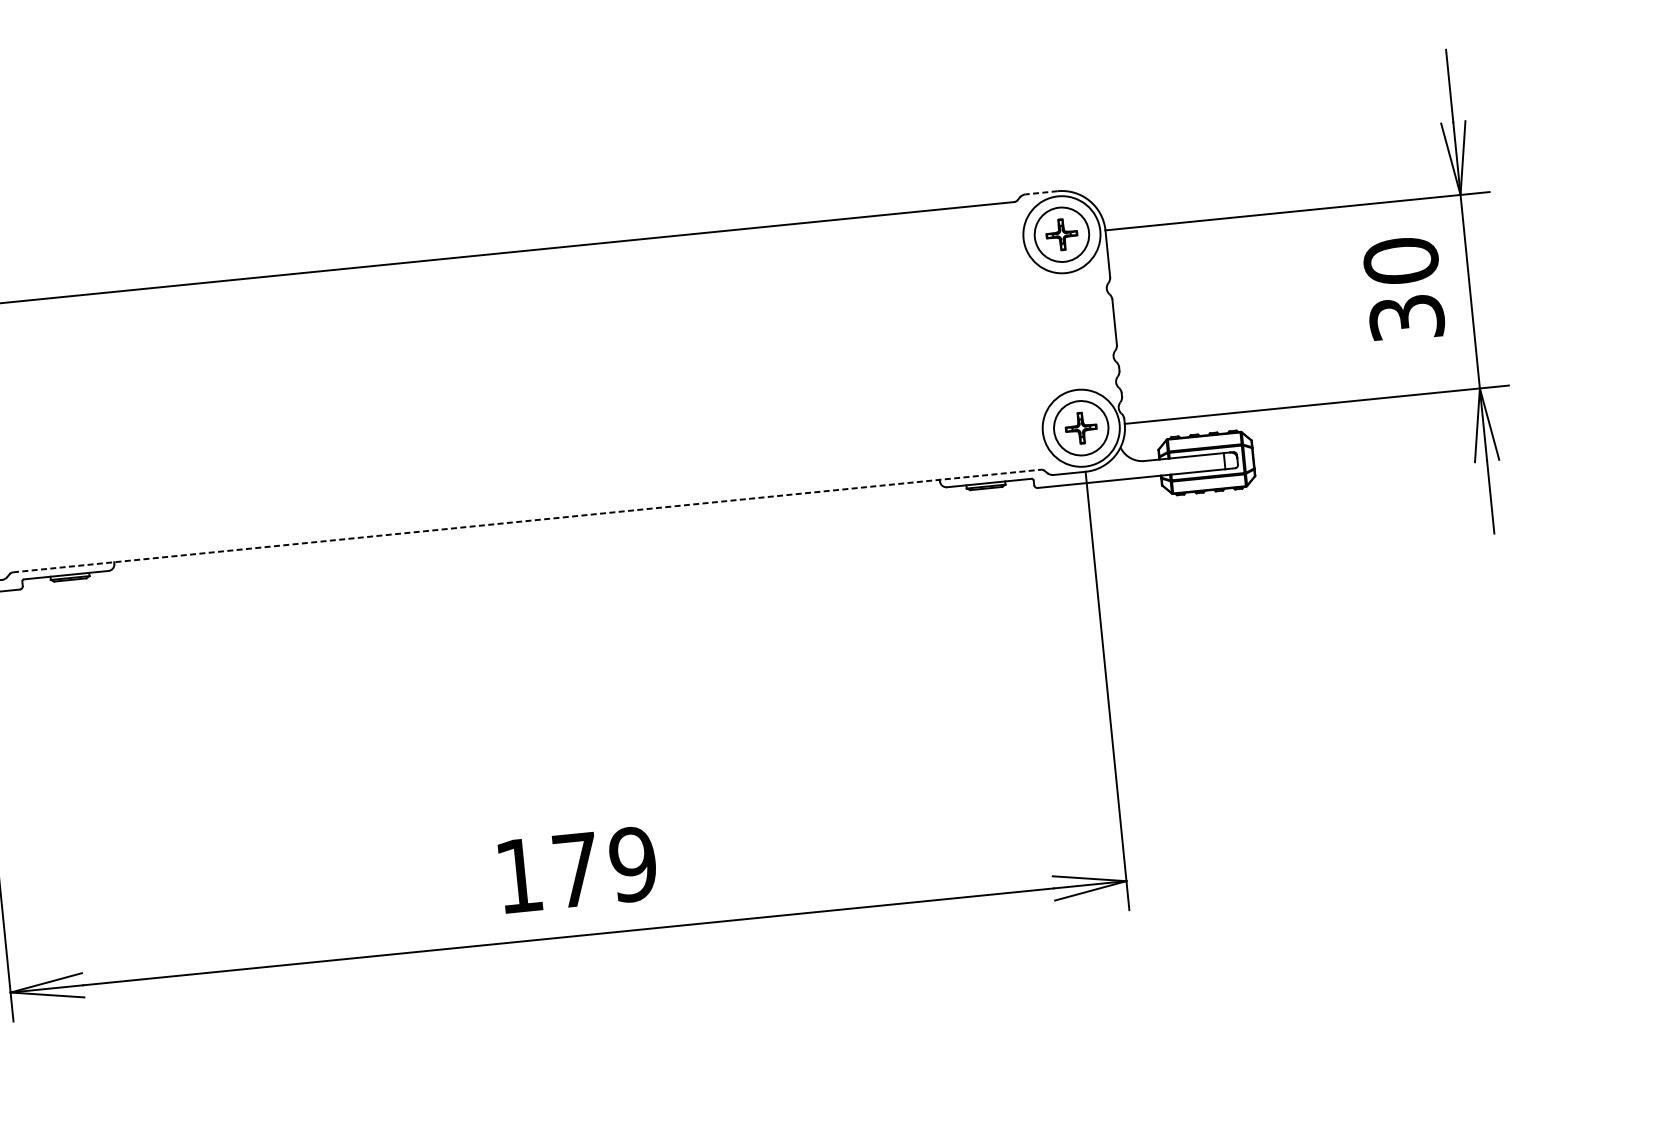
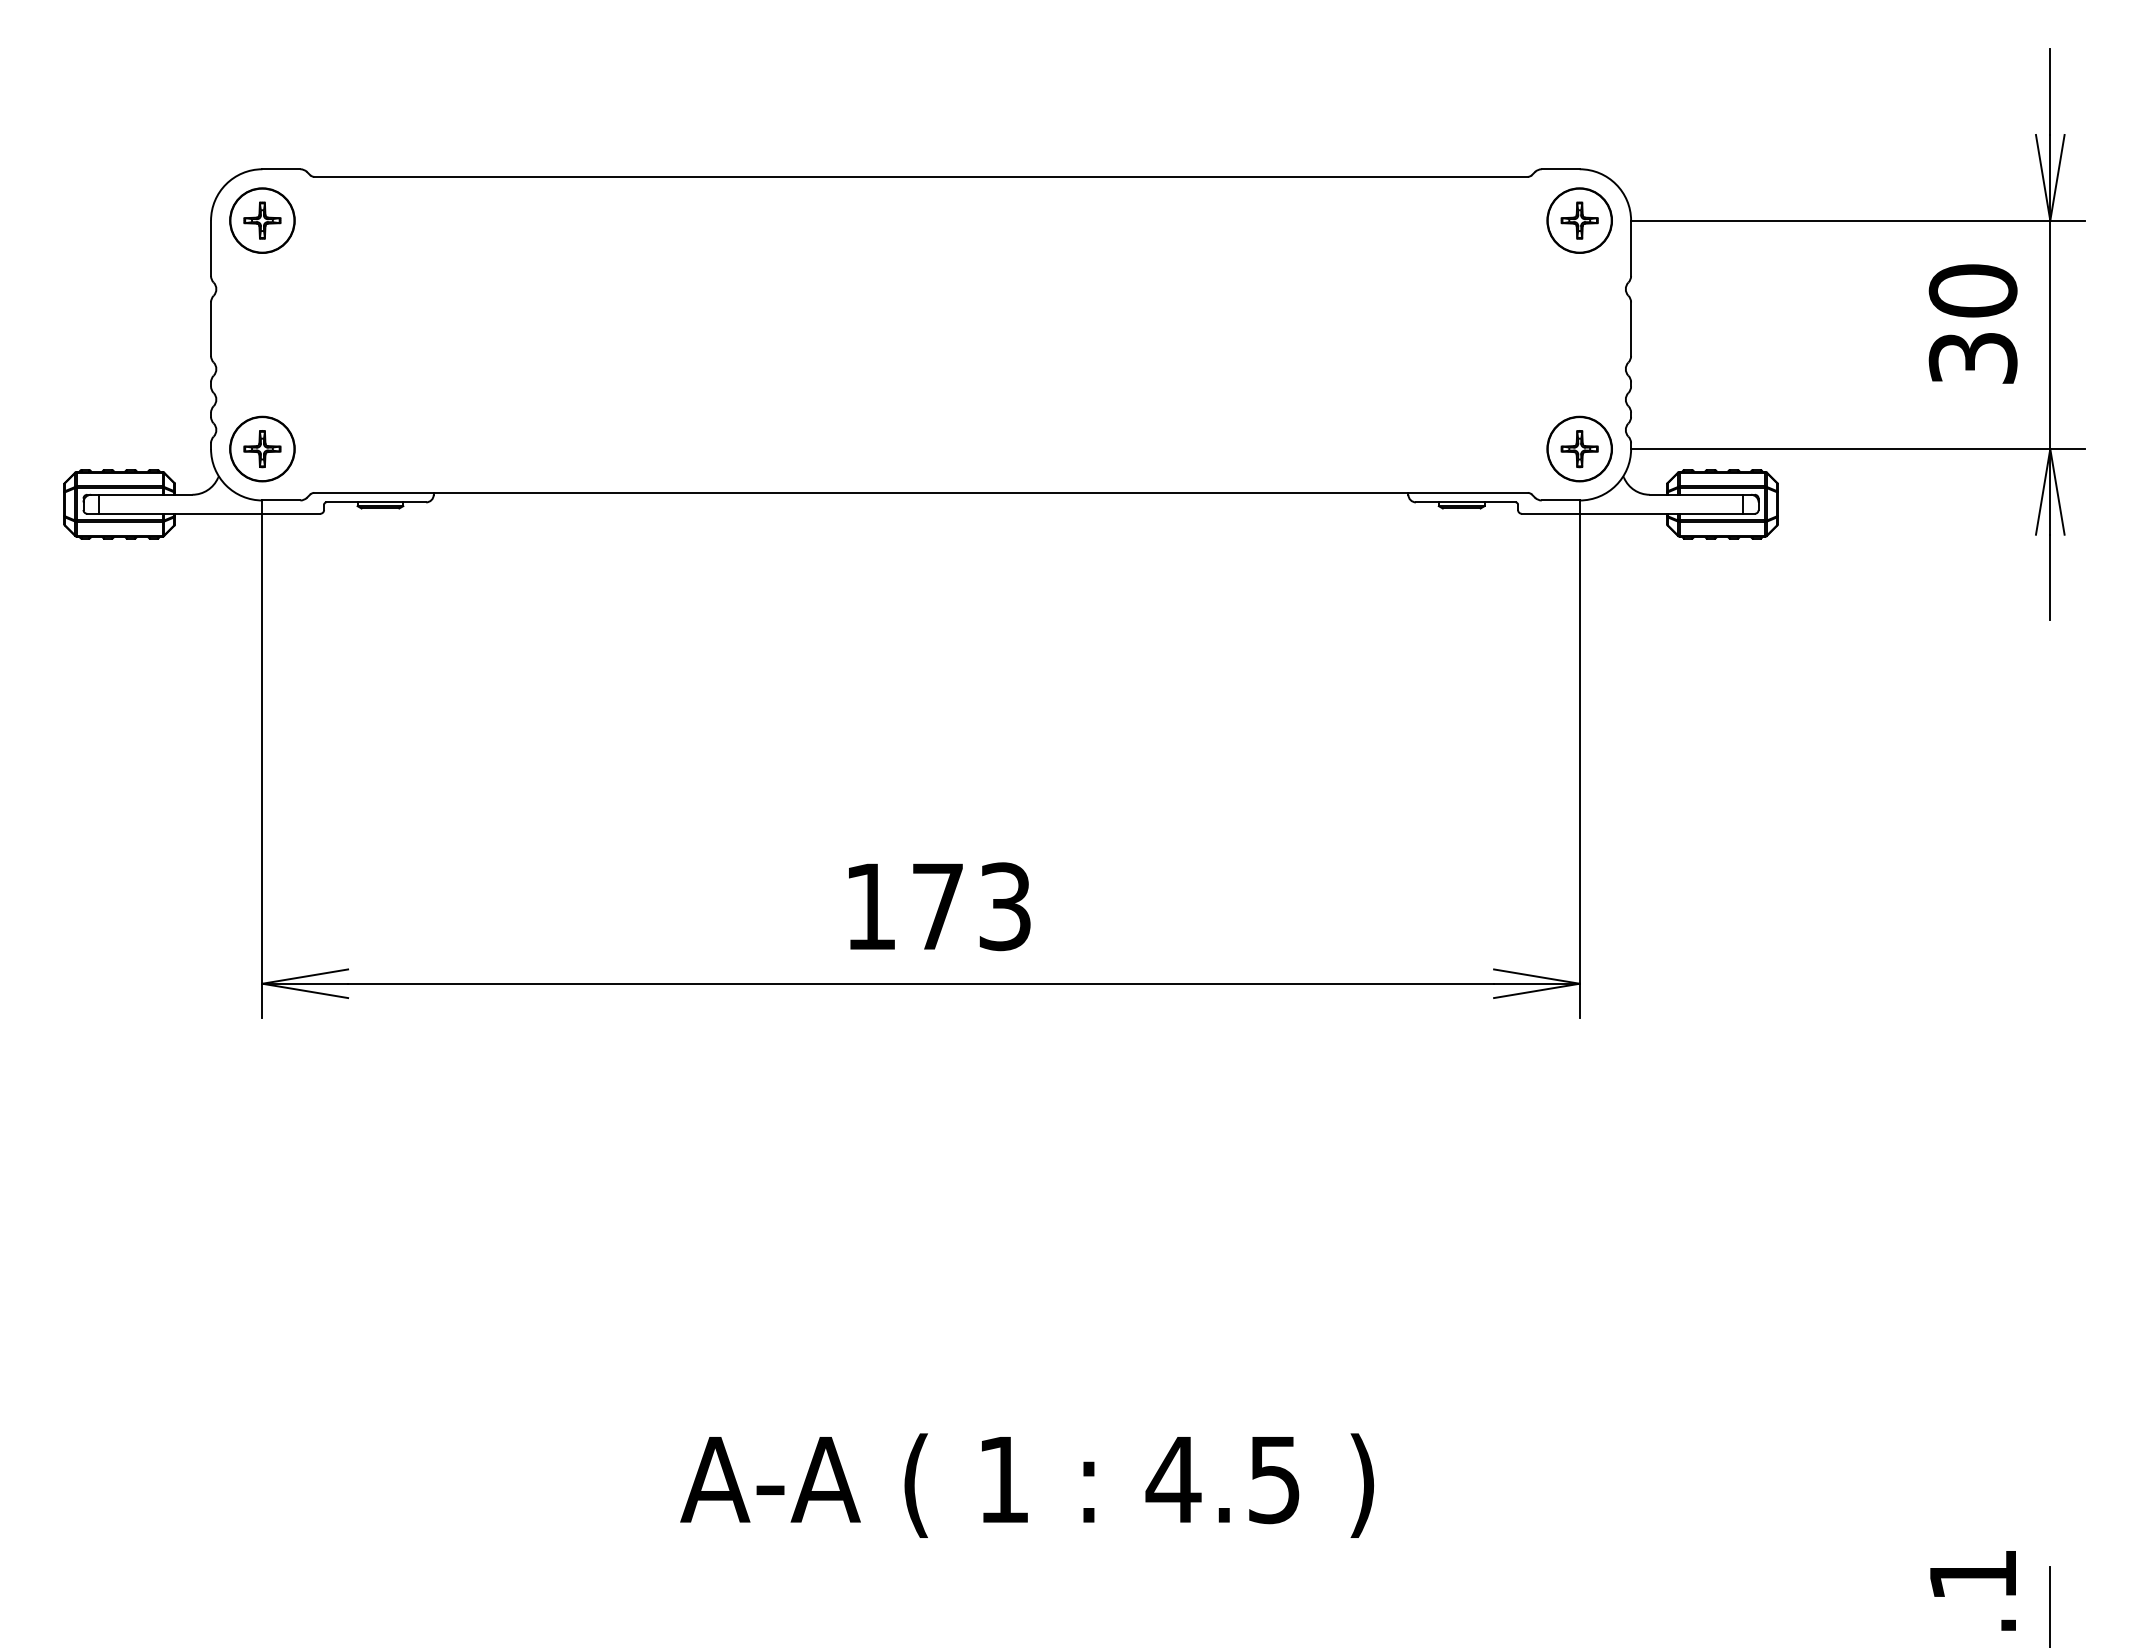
line: (1041, 193) -> (1560, 169), dashed -> solid
circle: (1061, 234) -> (1579, 220), size x0.71
circle: (1081, 427) -> (1579, 448), size x0.71
line: (527, 520) -> (921, 492), dashed -> solid
text: (632, 864) -> (1004, 906), 179 -> 173

